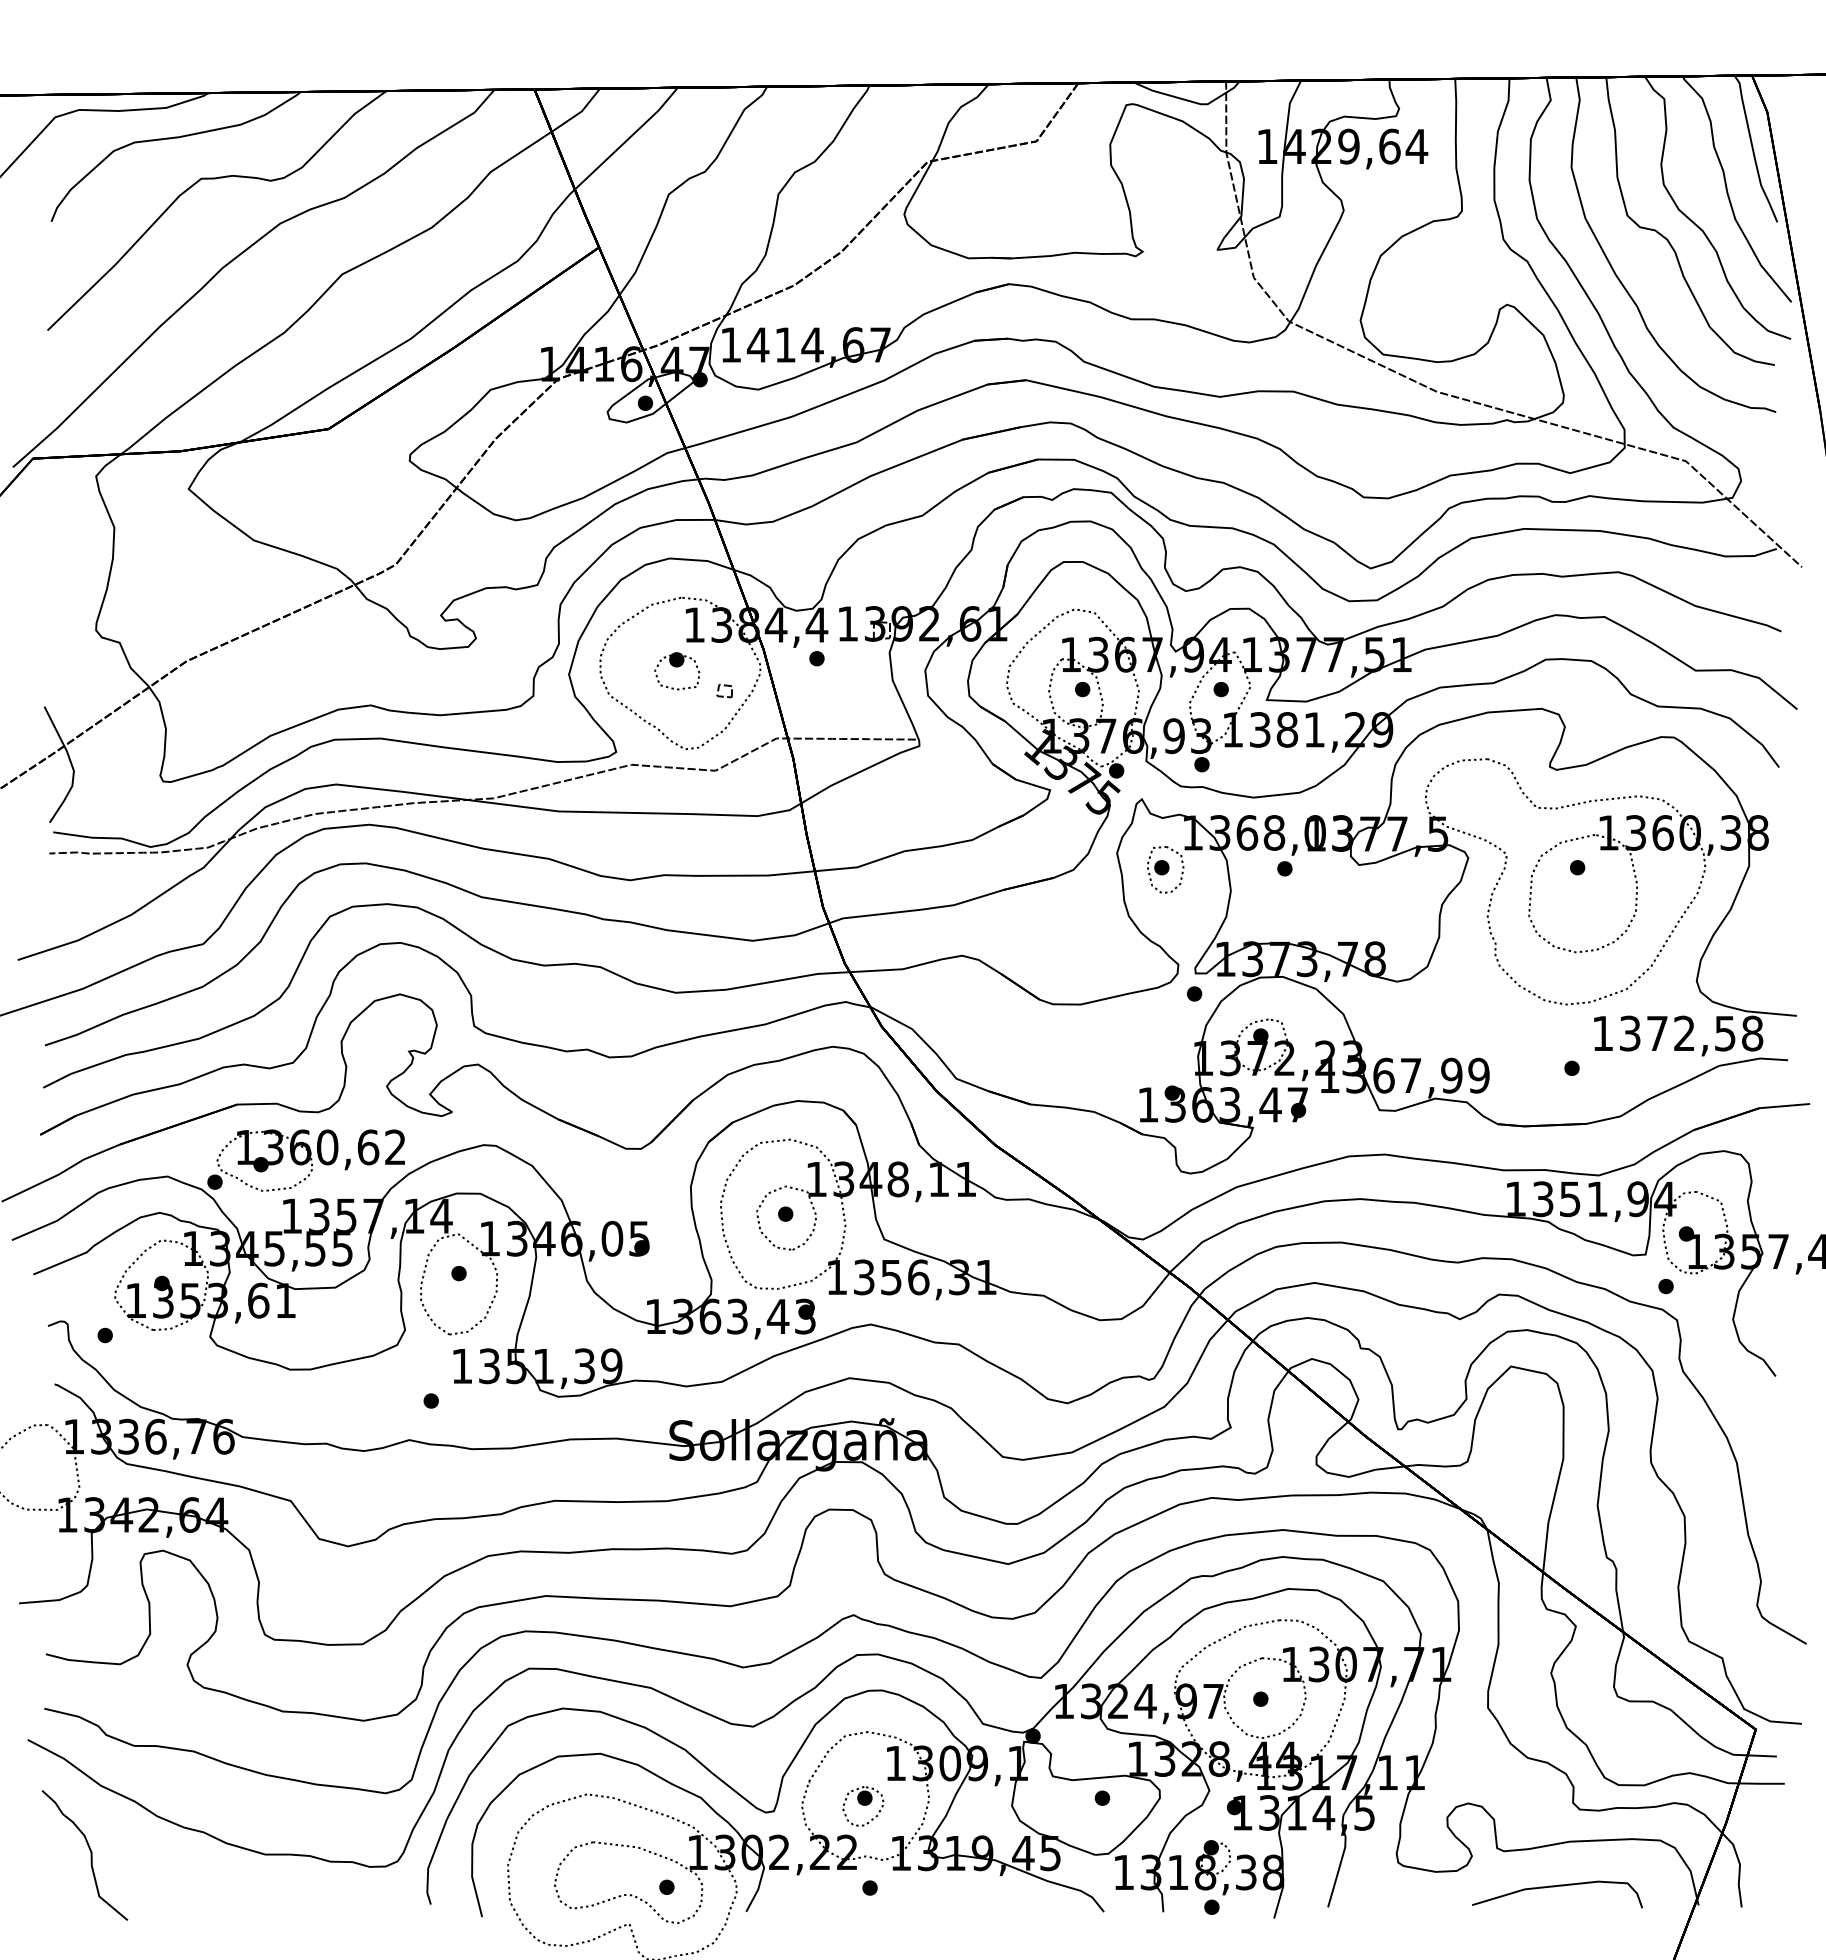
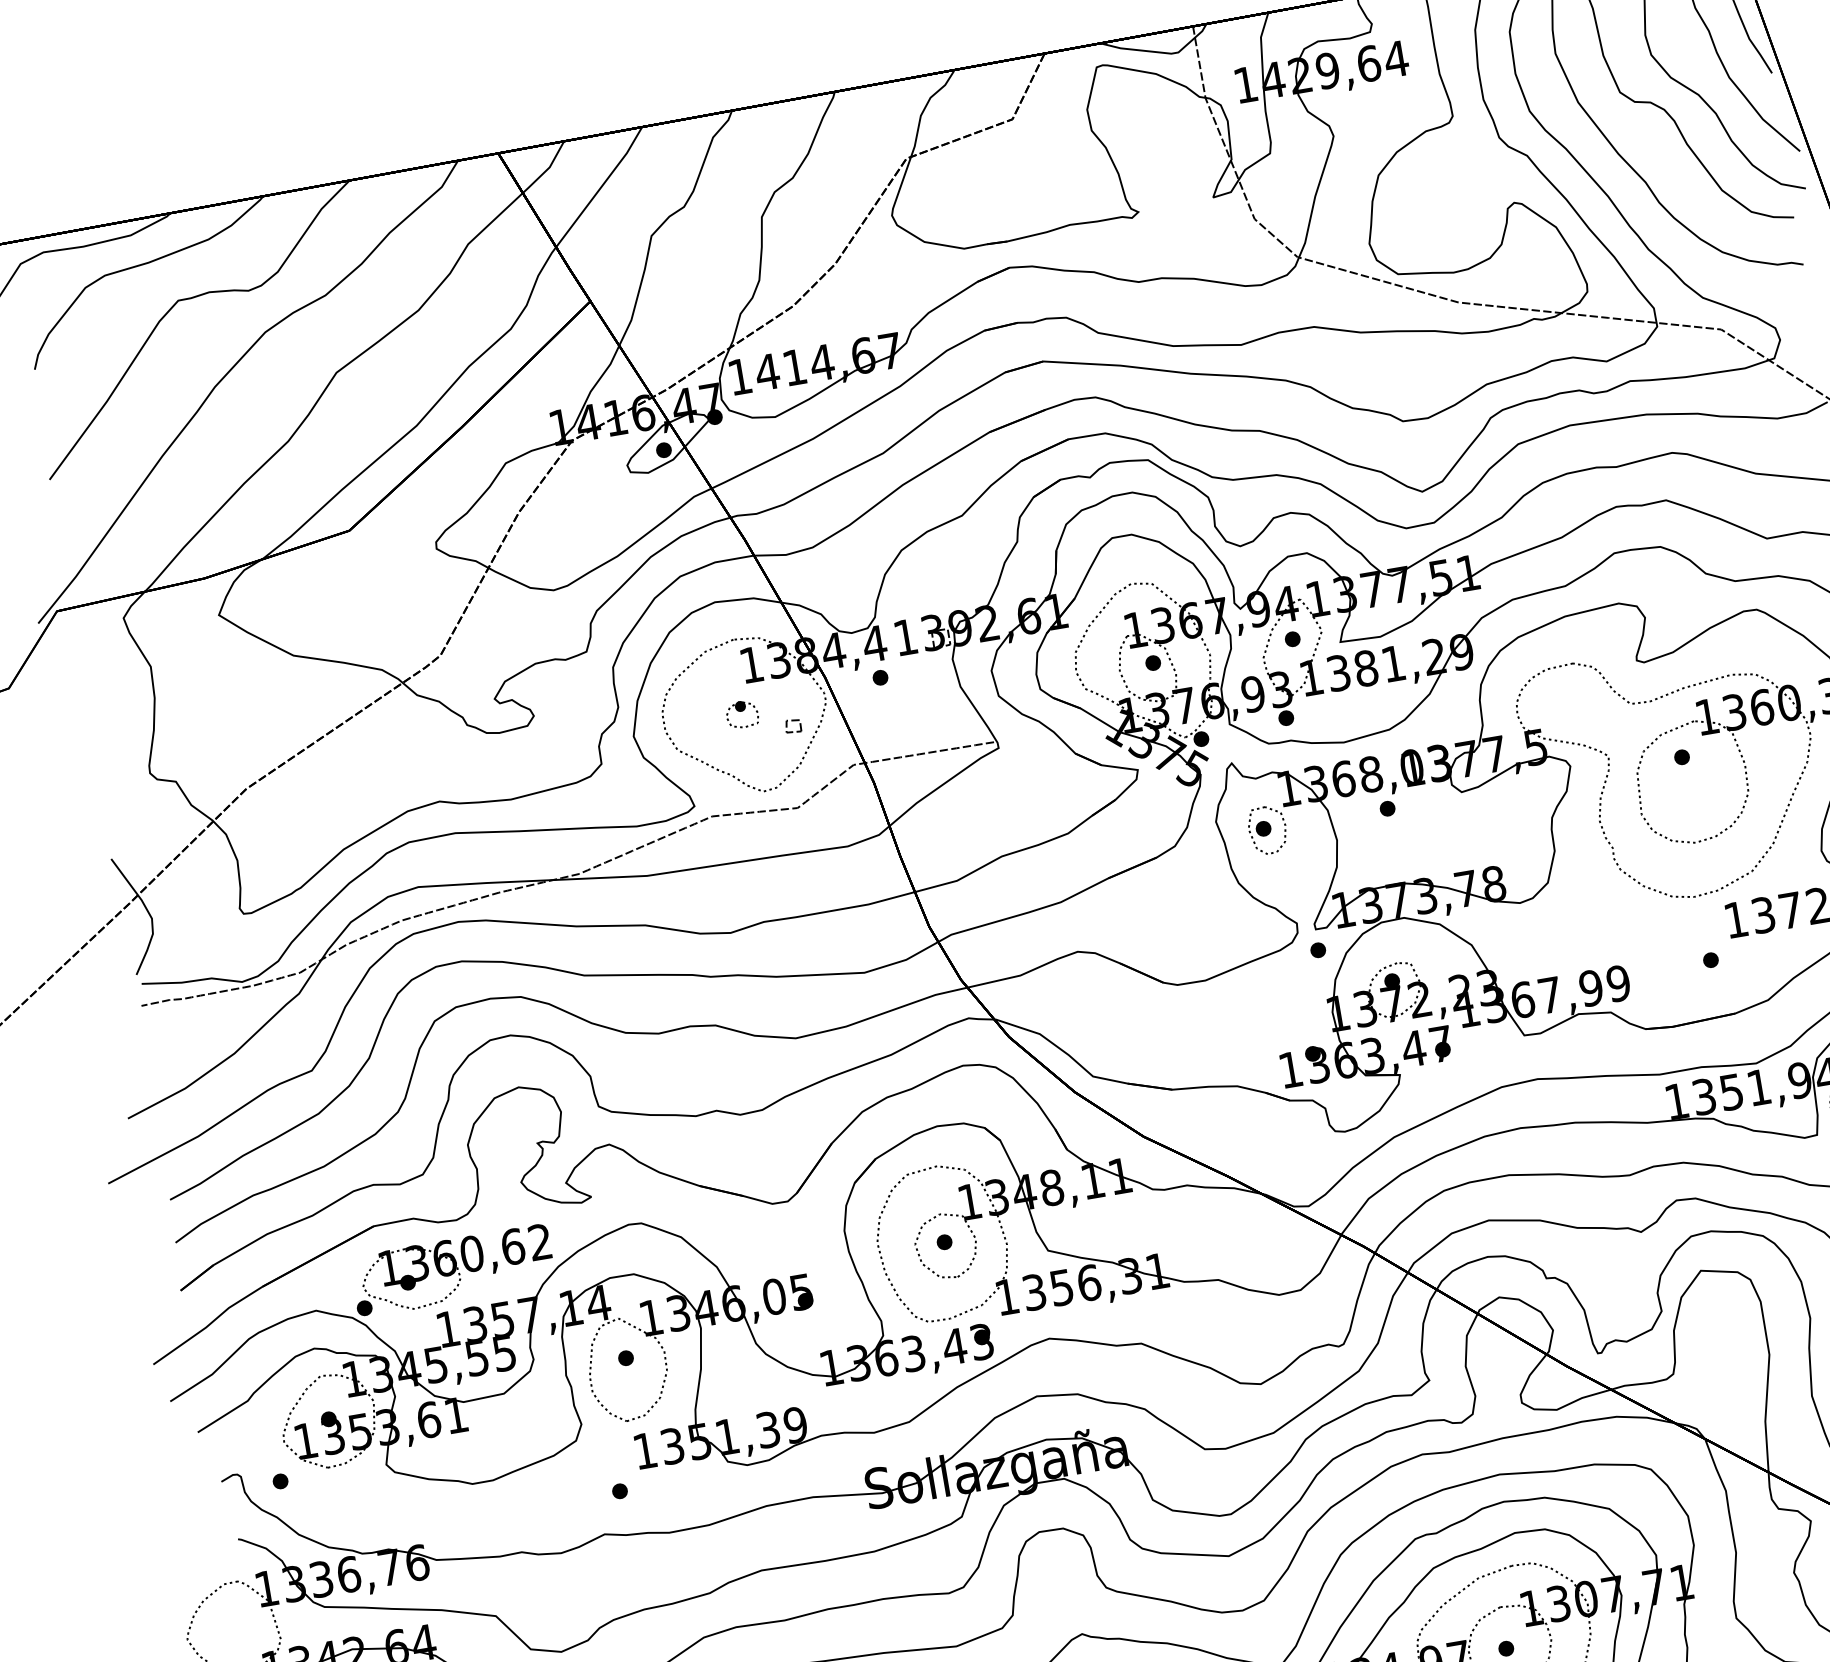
part: (677, 671) -> (742, 714), size x0.7

